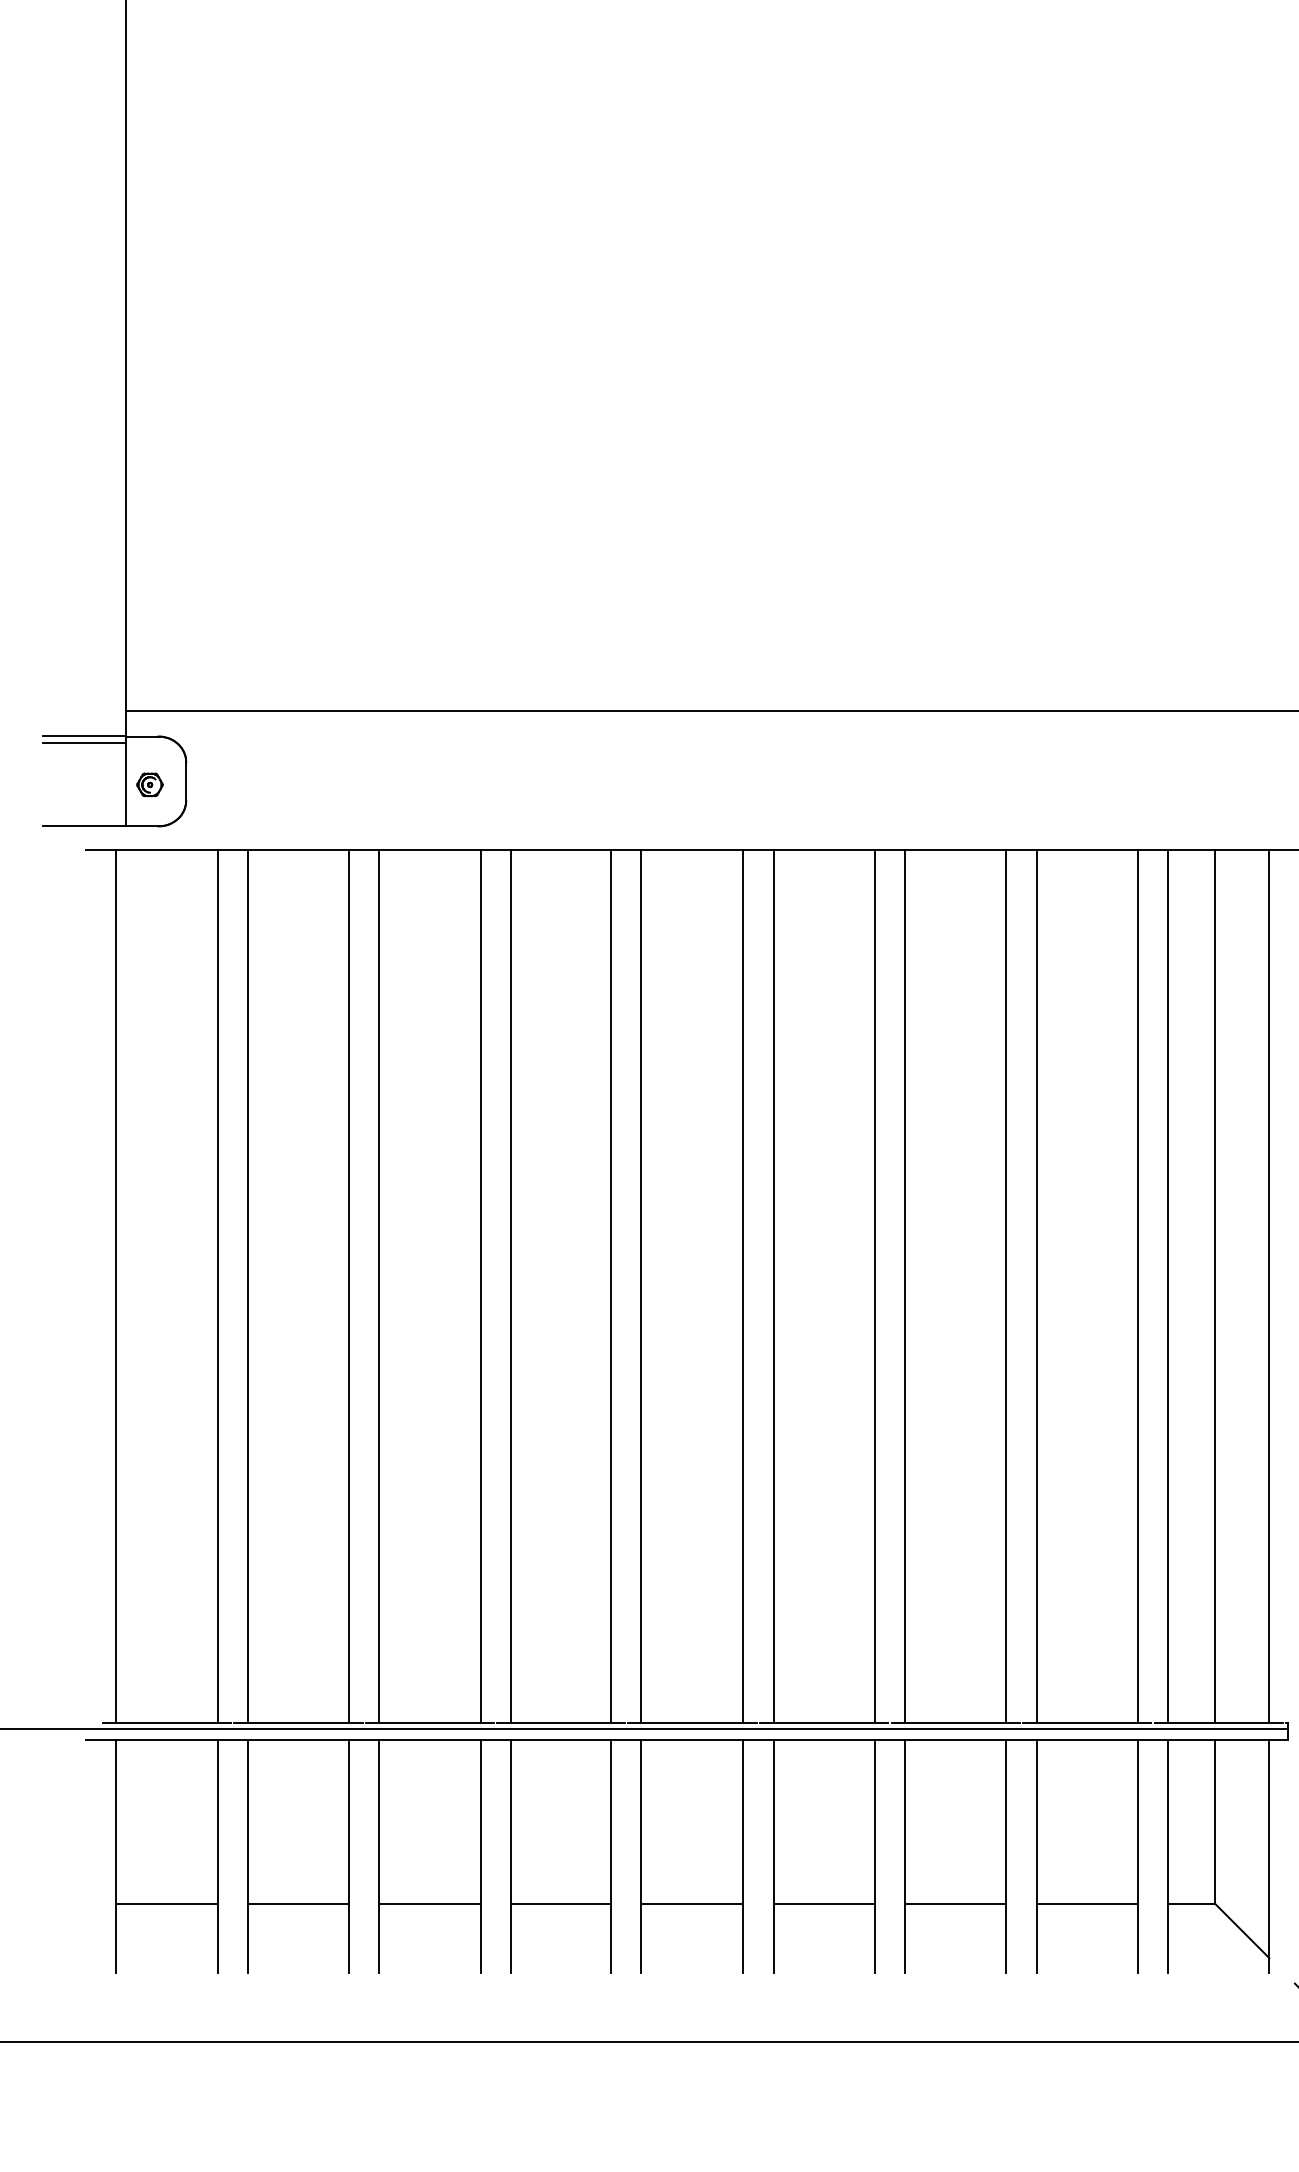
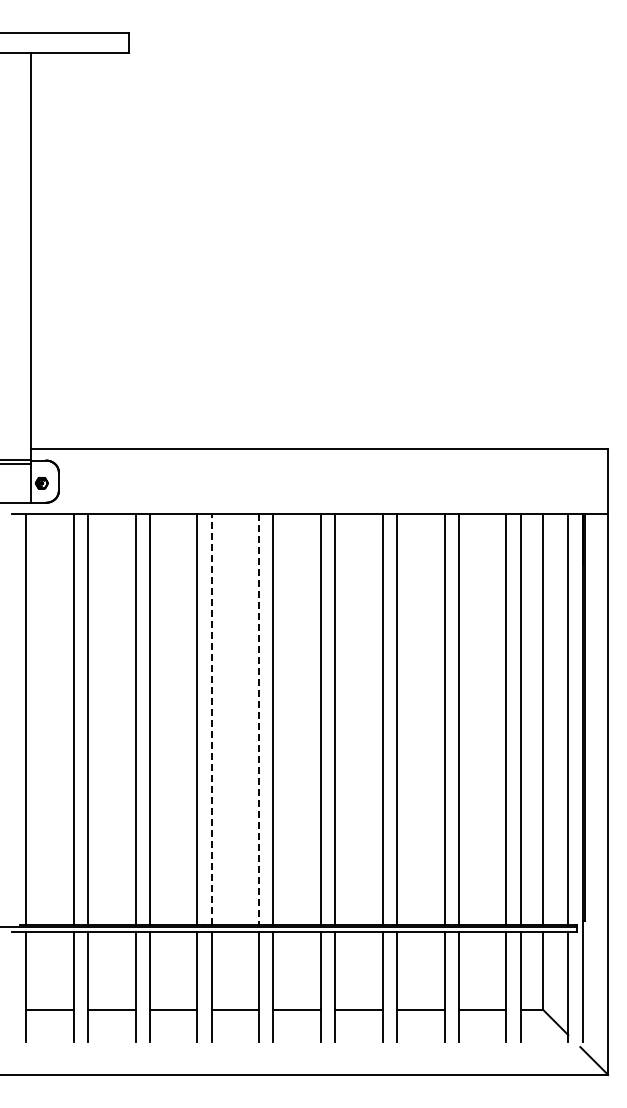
line: (510, 1284) -> (211, 718), solid -> dashed
line: (610, 1287) -> (258, 719), solid -> dashed

